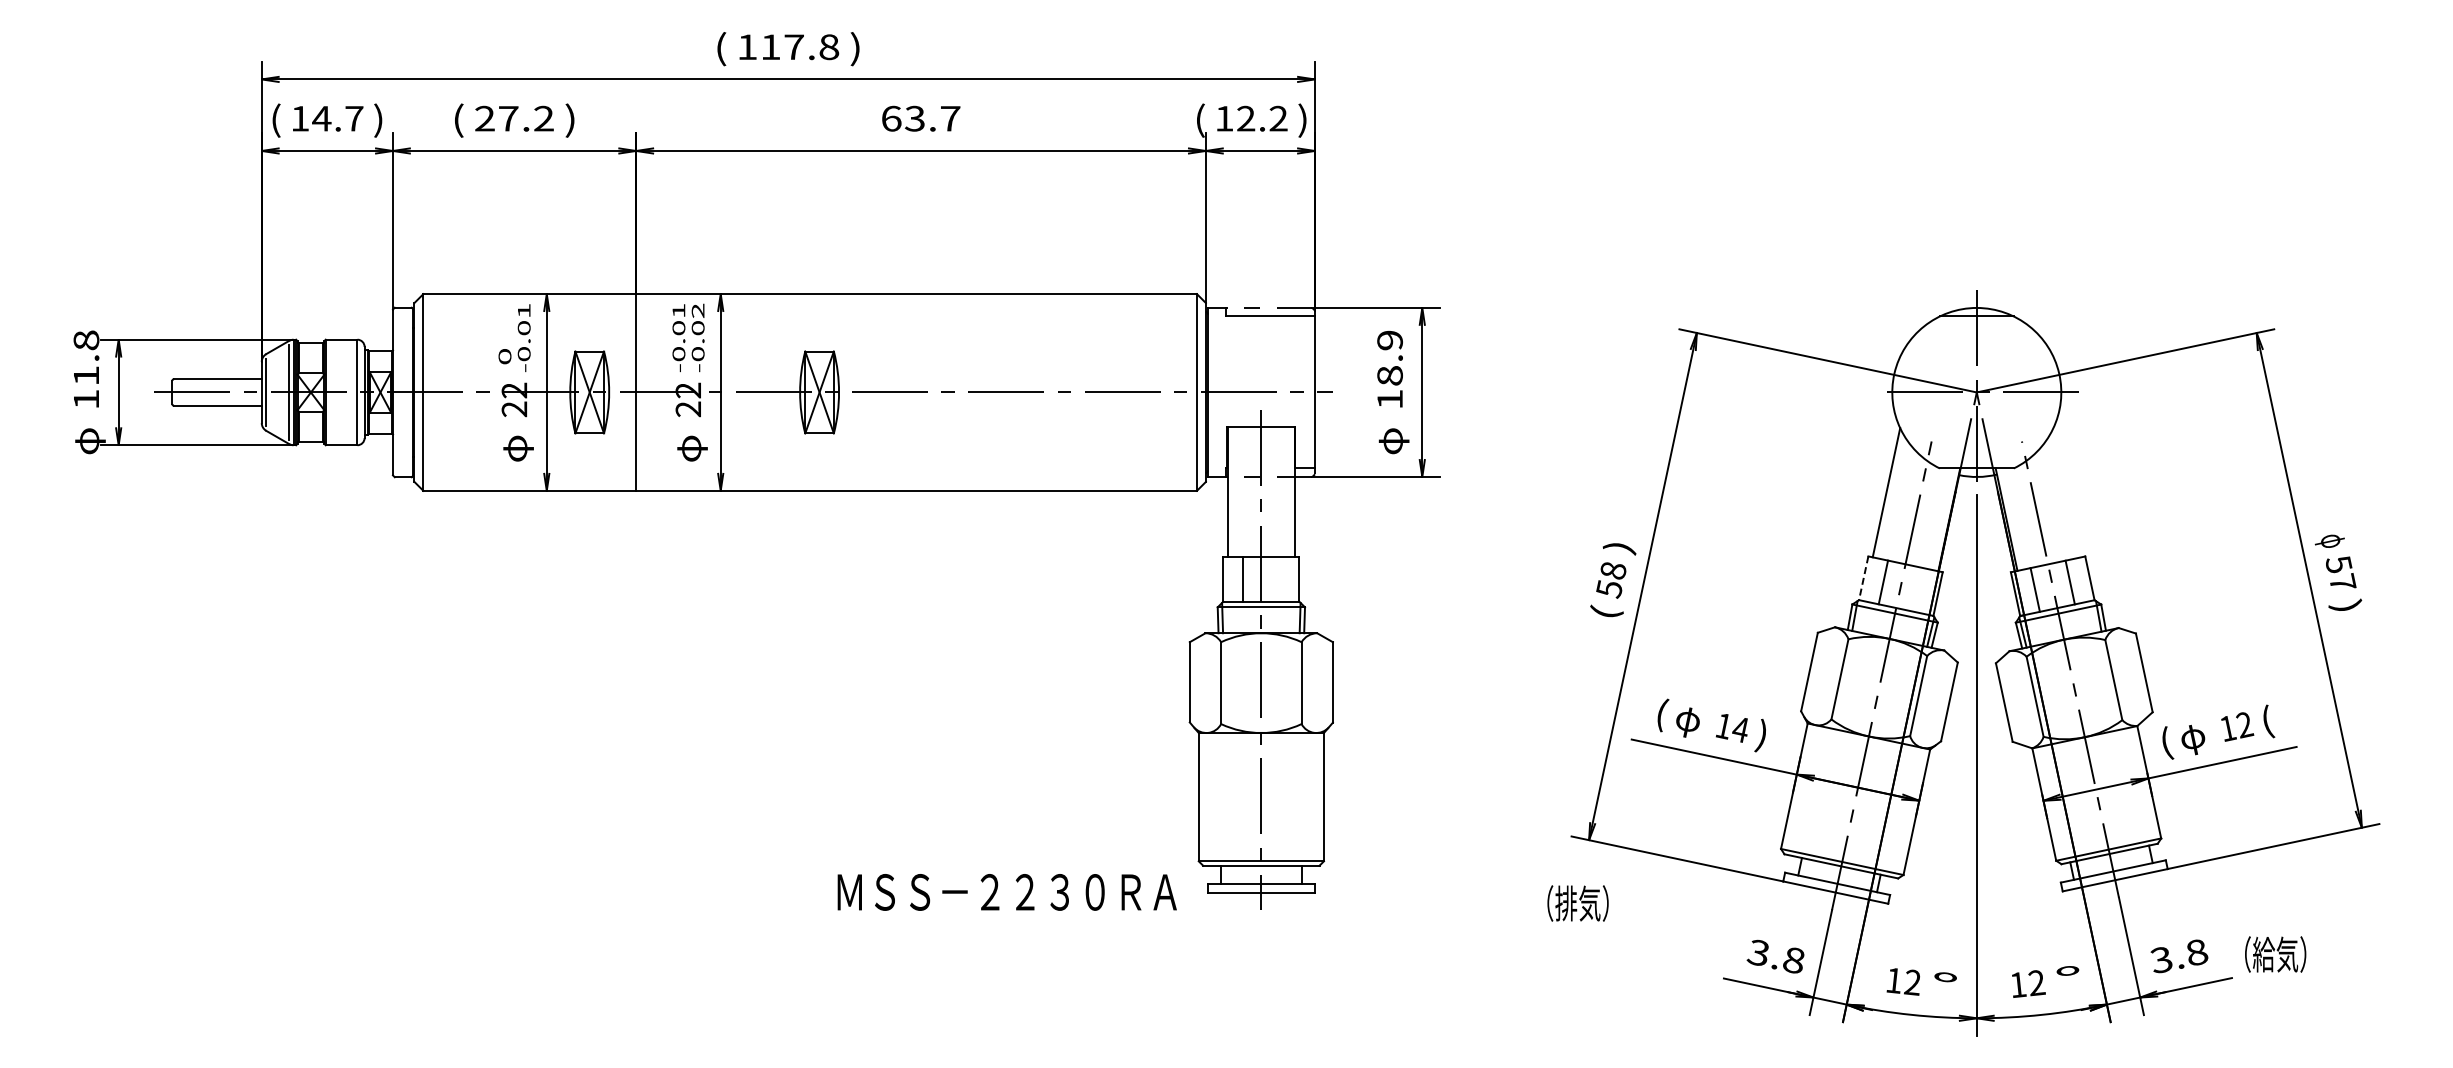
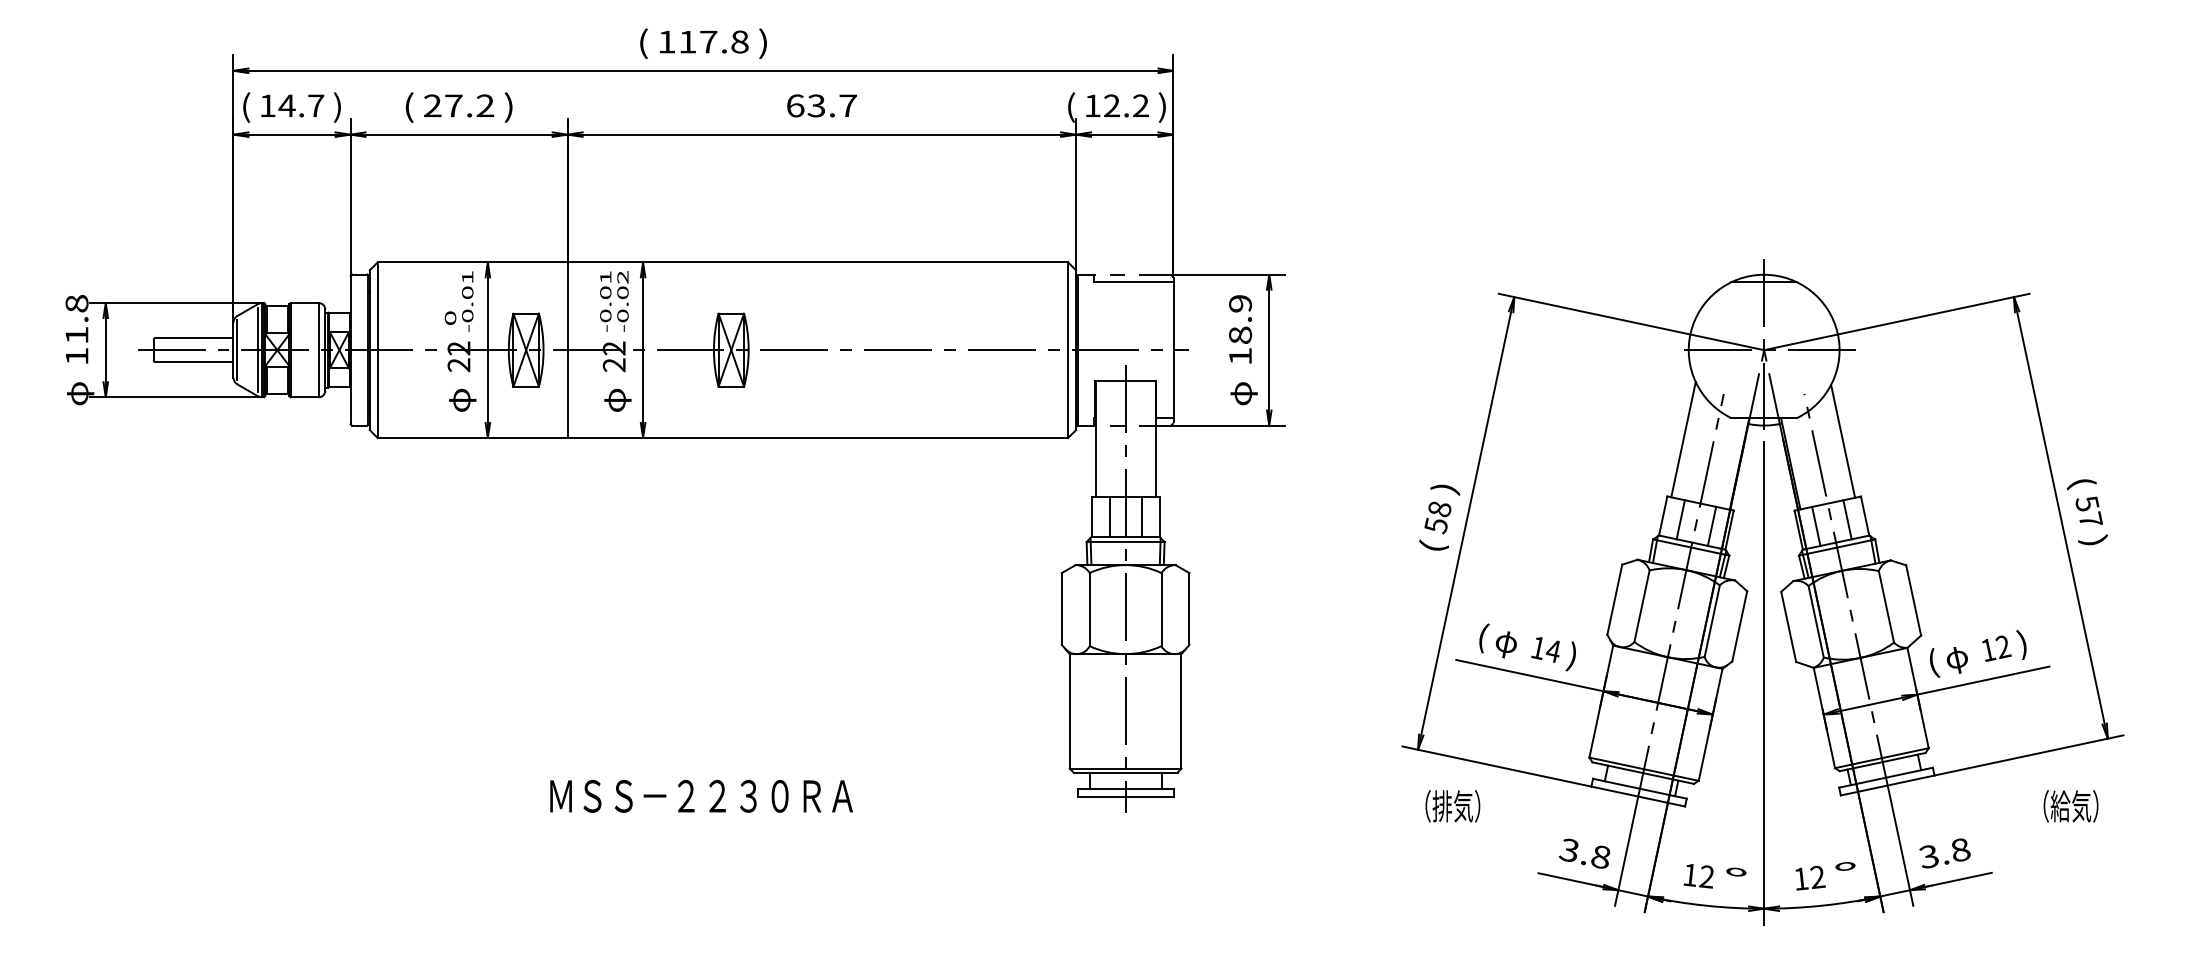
line: (2064, 494) -> (1842, 441), added
text: (2331, 541) -> (2080, 483), φ -> (
line: (1279, 578) -> (1141, 516), added
line: (1863, 578) -> (1663, 516), dashed -> solid
line: (1918, 589) -> (1712, 526), added
text: (2267, 721) -> (2023, 643), ( -> )
text: (1006, 892) -> (700, 796), moved
text: (1577, 903) -> (1452, 806), moved
text: (2275, 954) -> (2070, 806), moved

